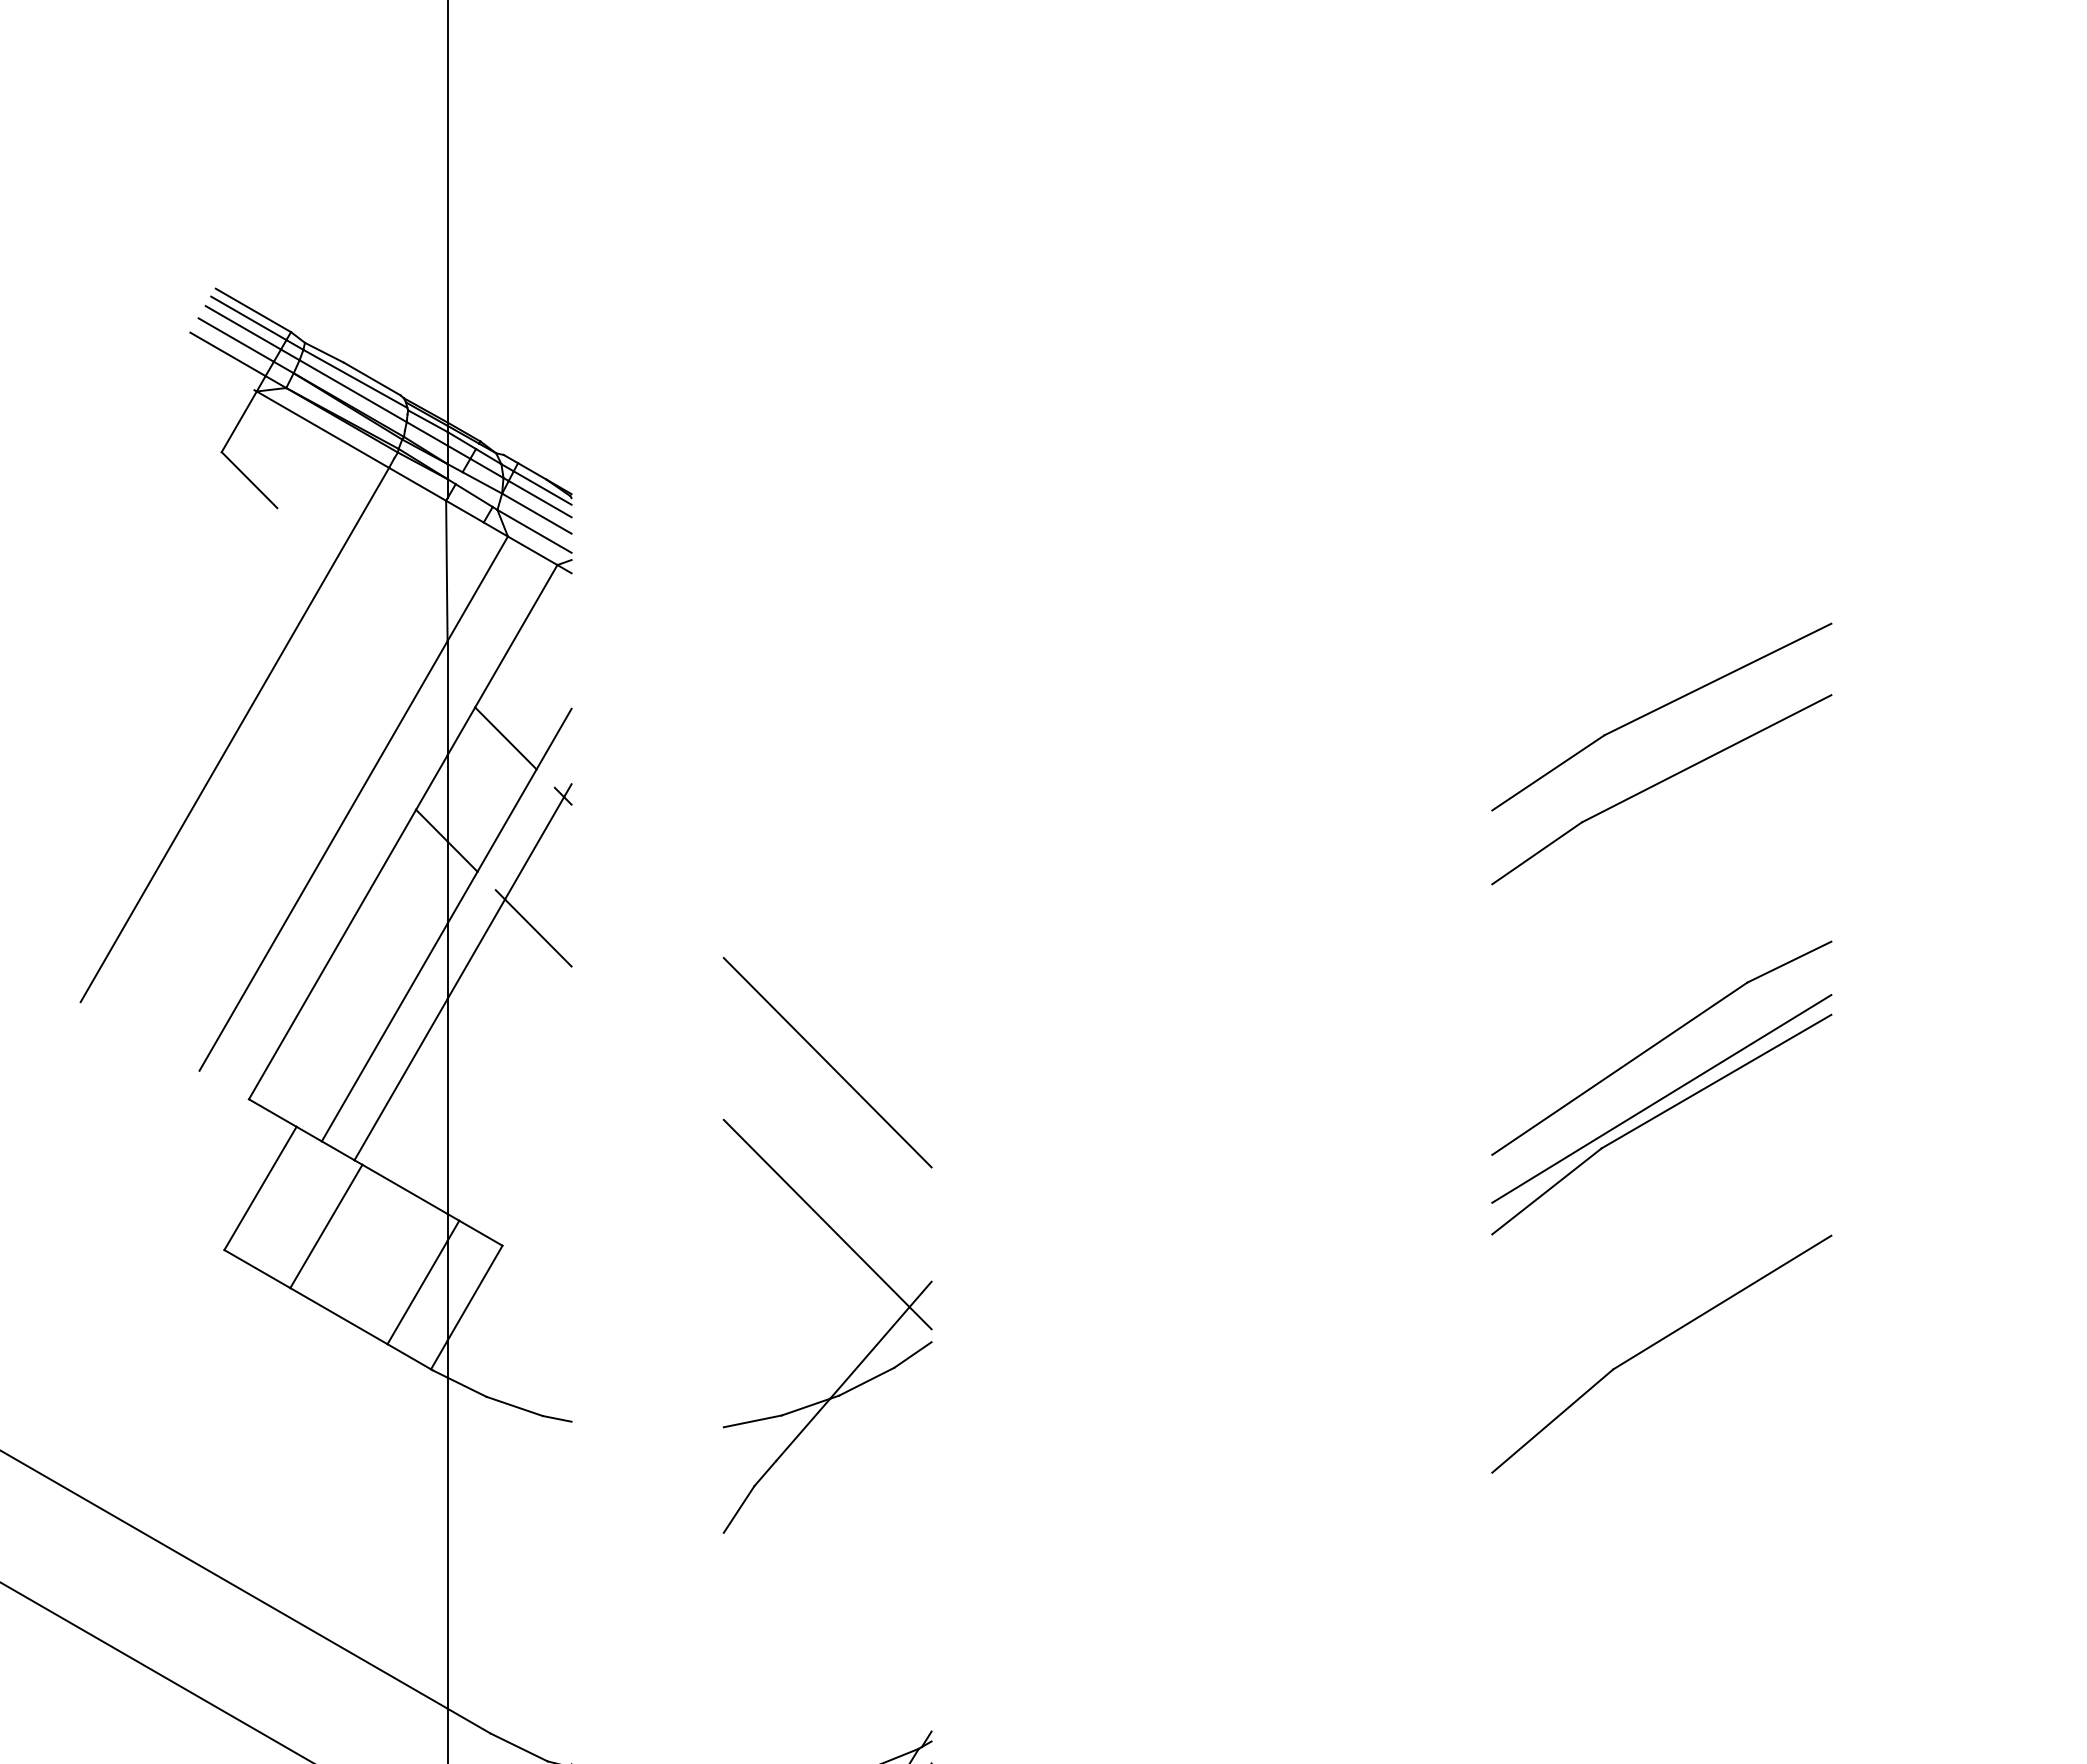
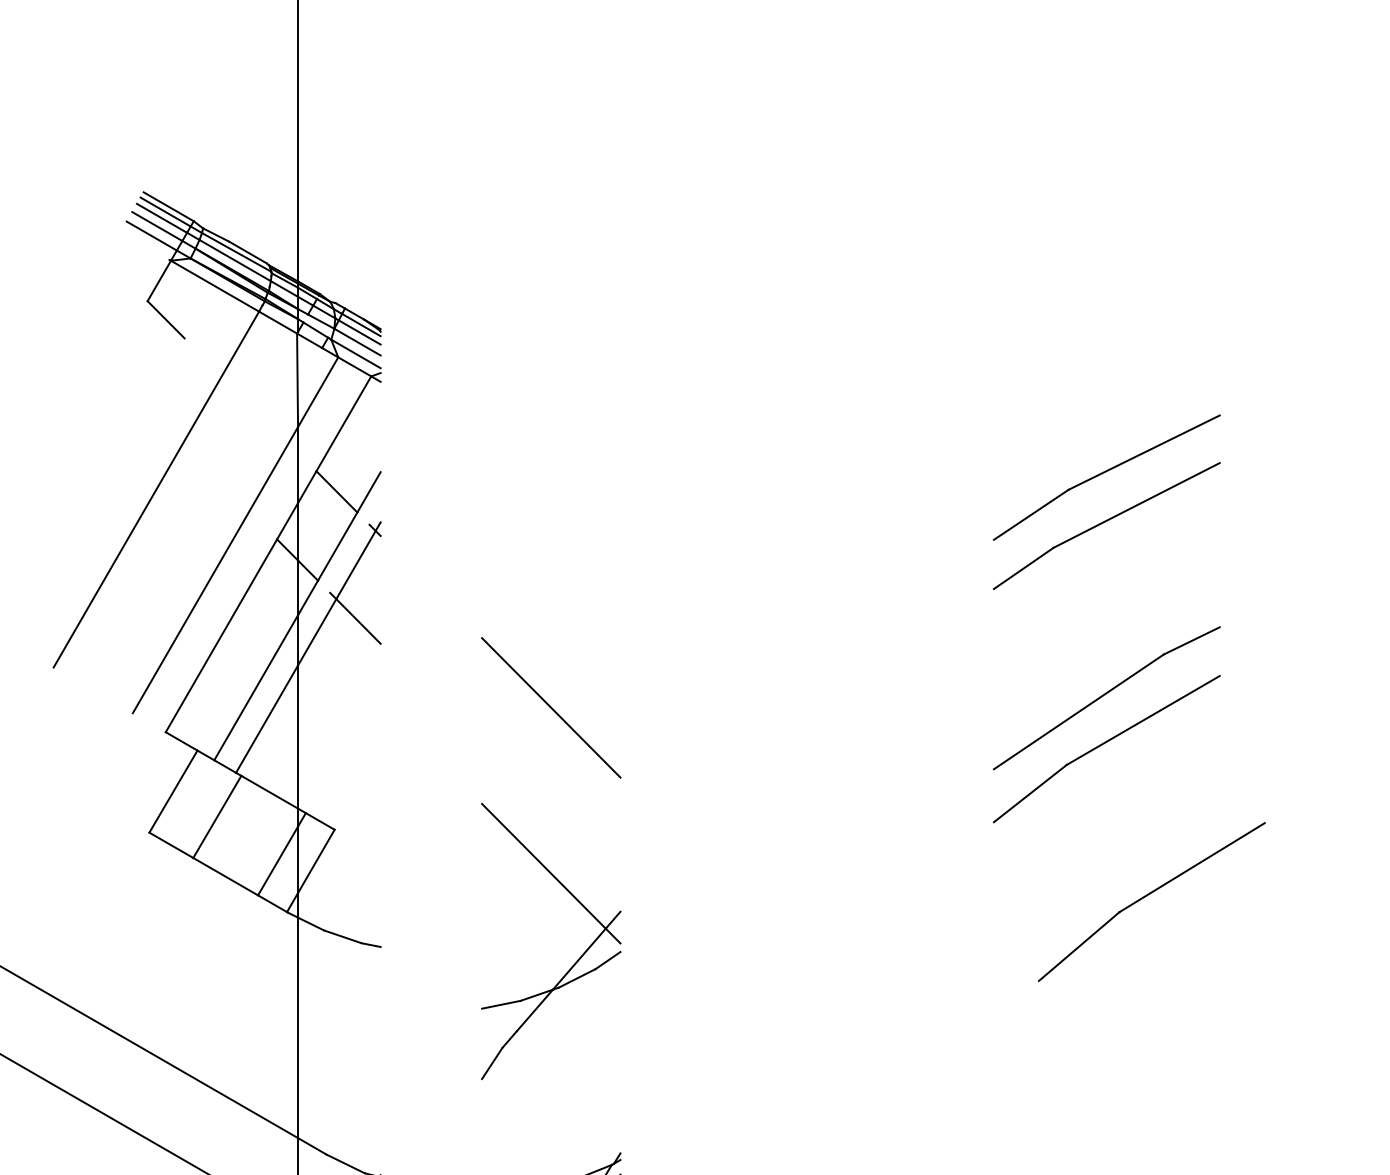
line: (1661, 1098) -> (1106, 731), removed
part: (1655, 1345) -> (1147, 896), moved
part: (865, 1354) -> (576, 960), moved

